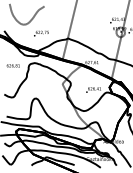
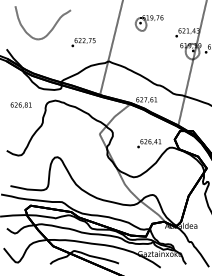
part: (93, 14) -> (149, 23), added
text: (41, 33) -> (83, 42), moved

